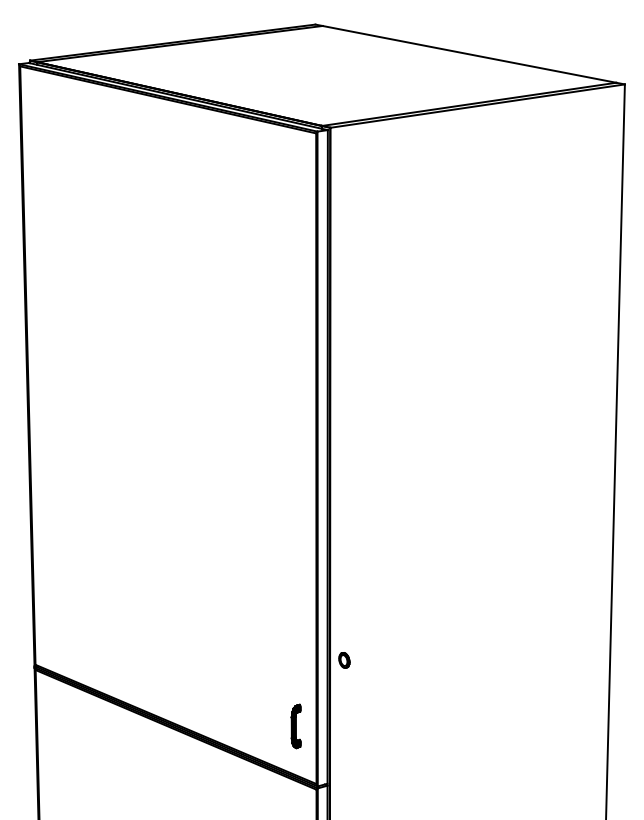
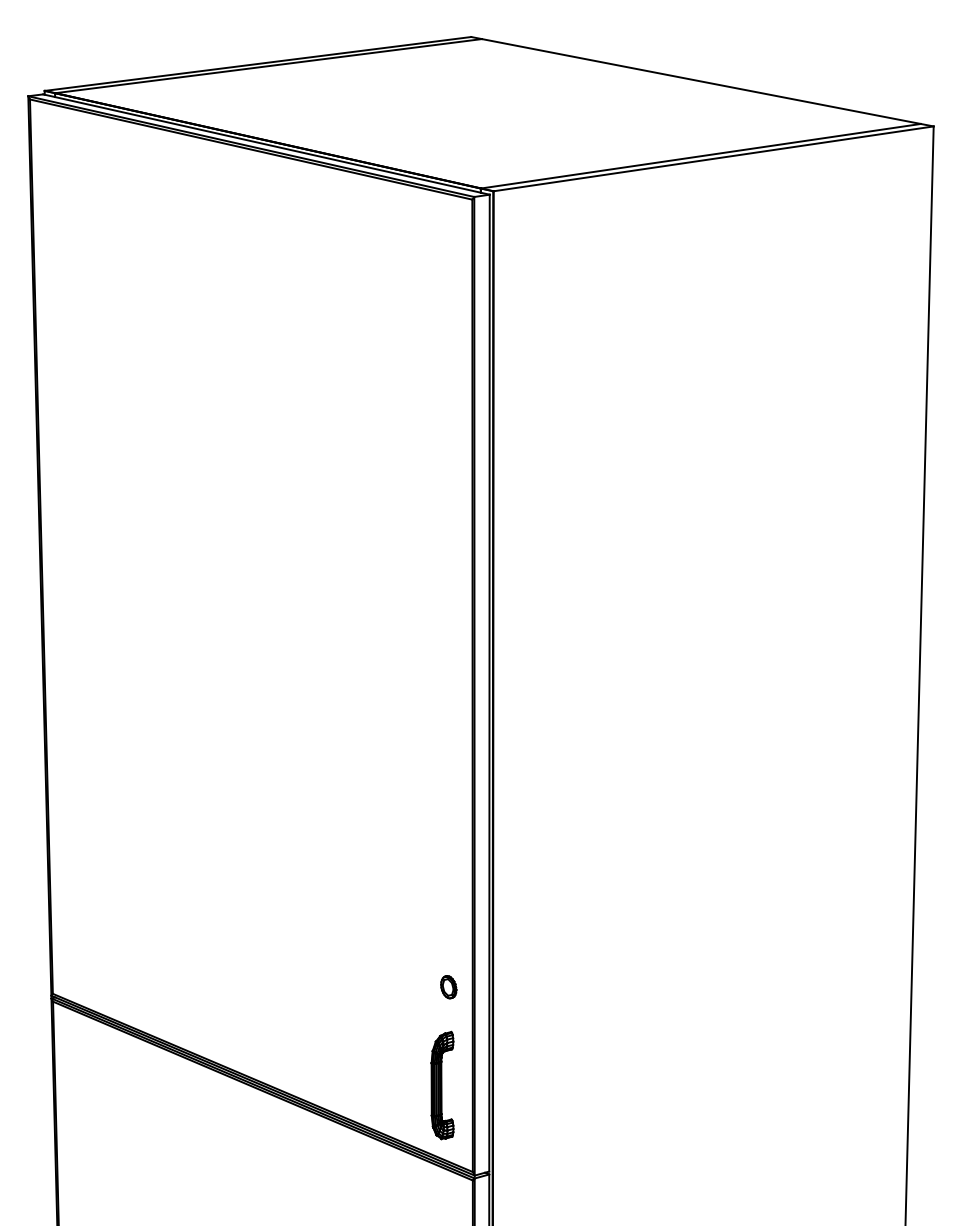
part: (344, 660) -> (448, 987), moved
part: (295, 726) -> (441, 1086), size x1.67

